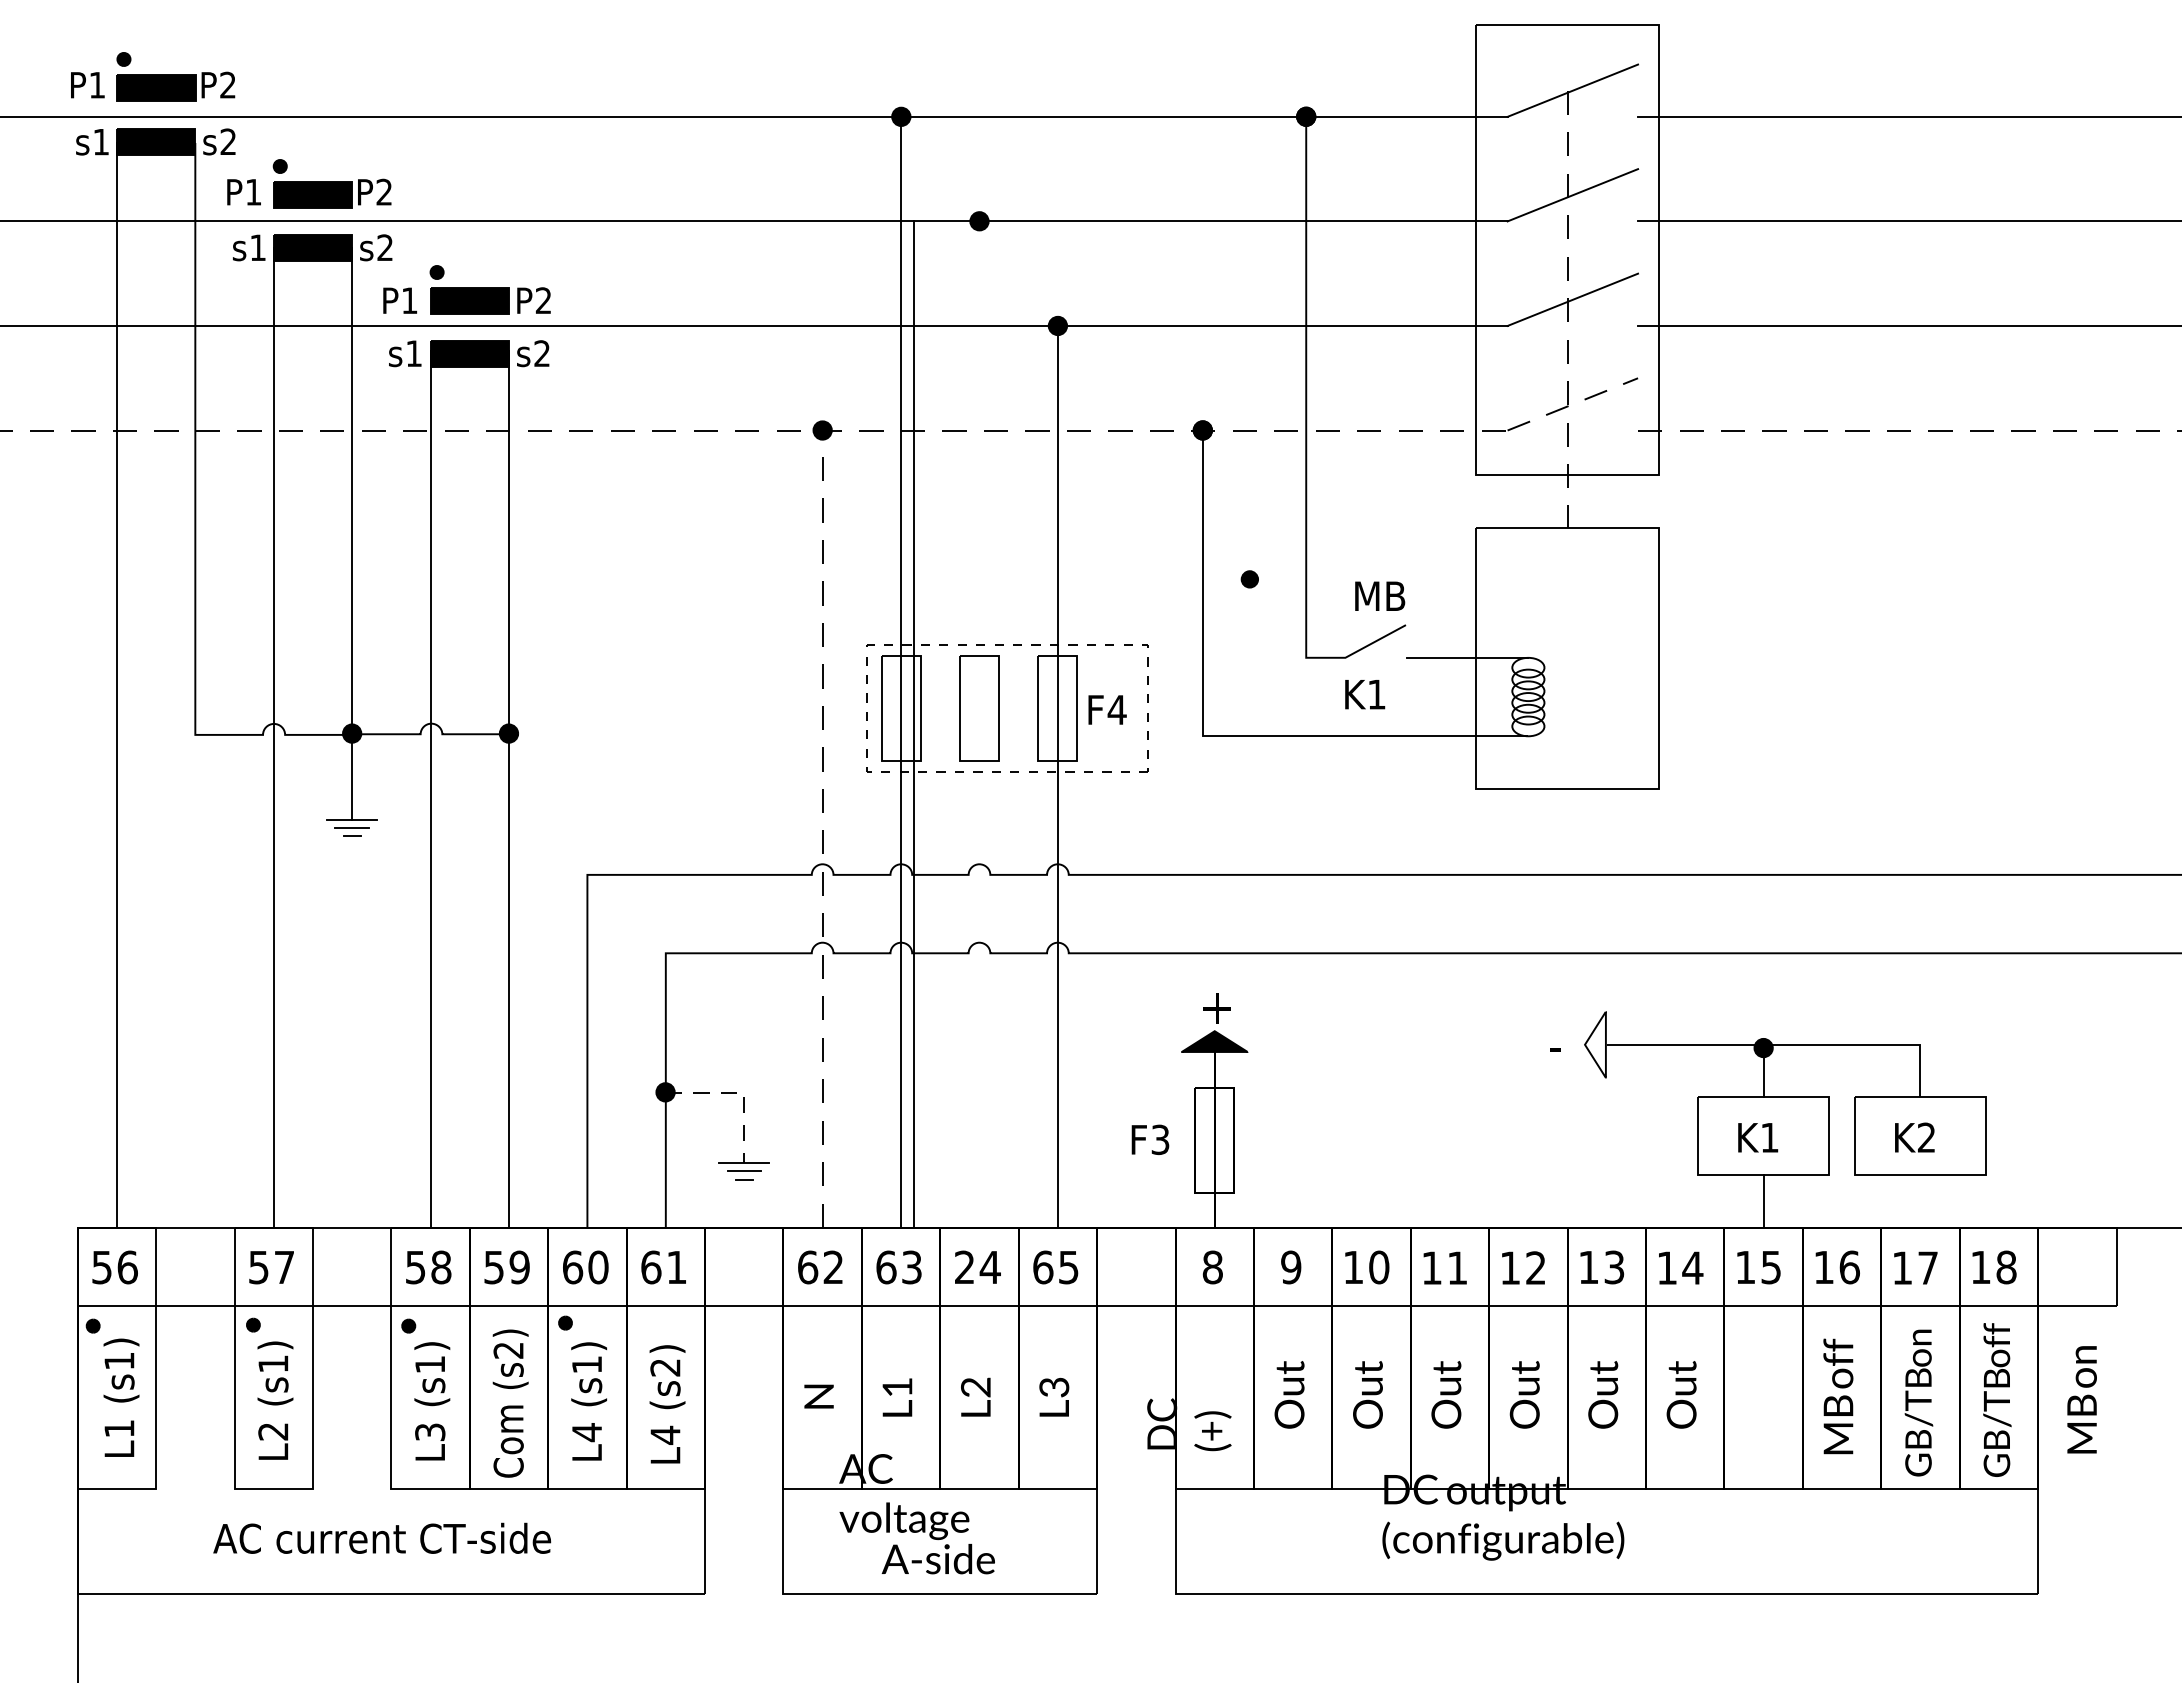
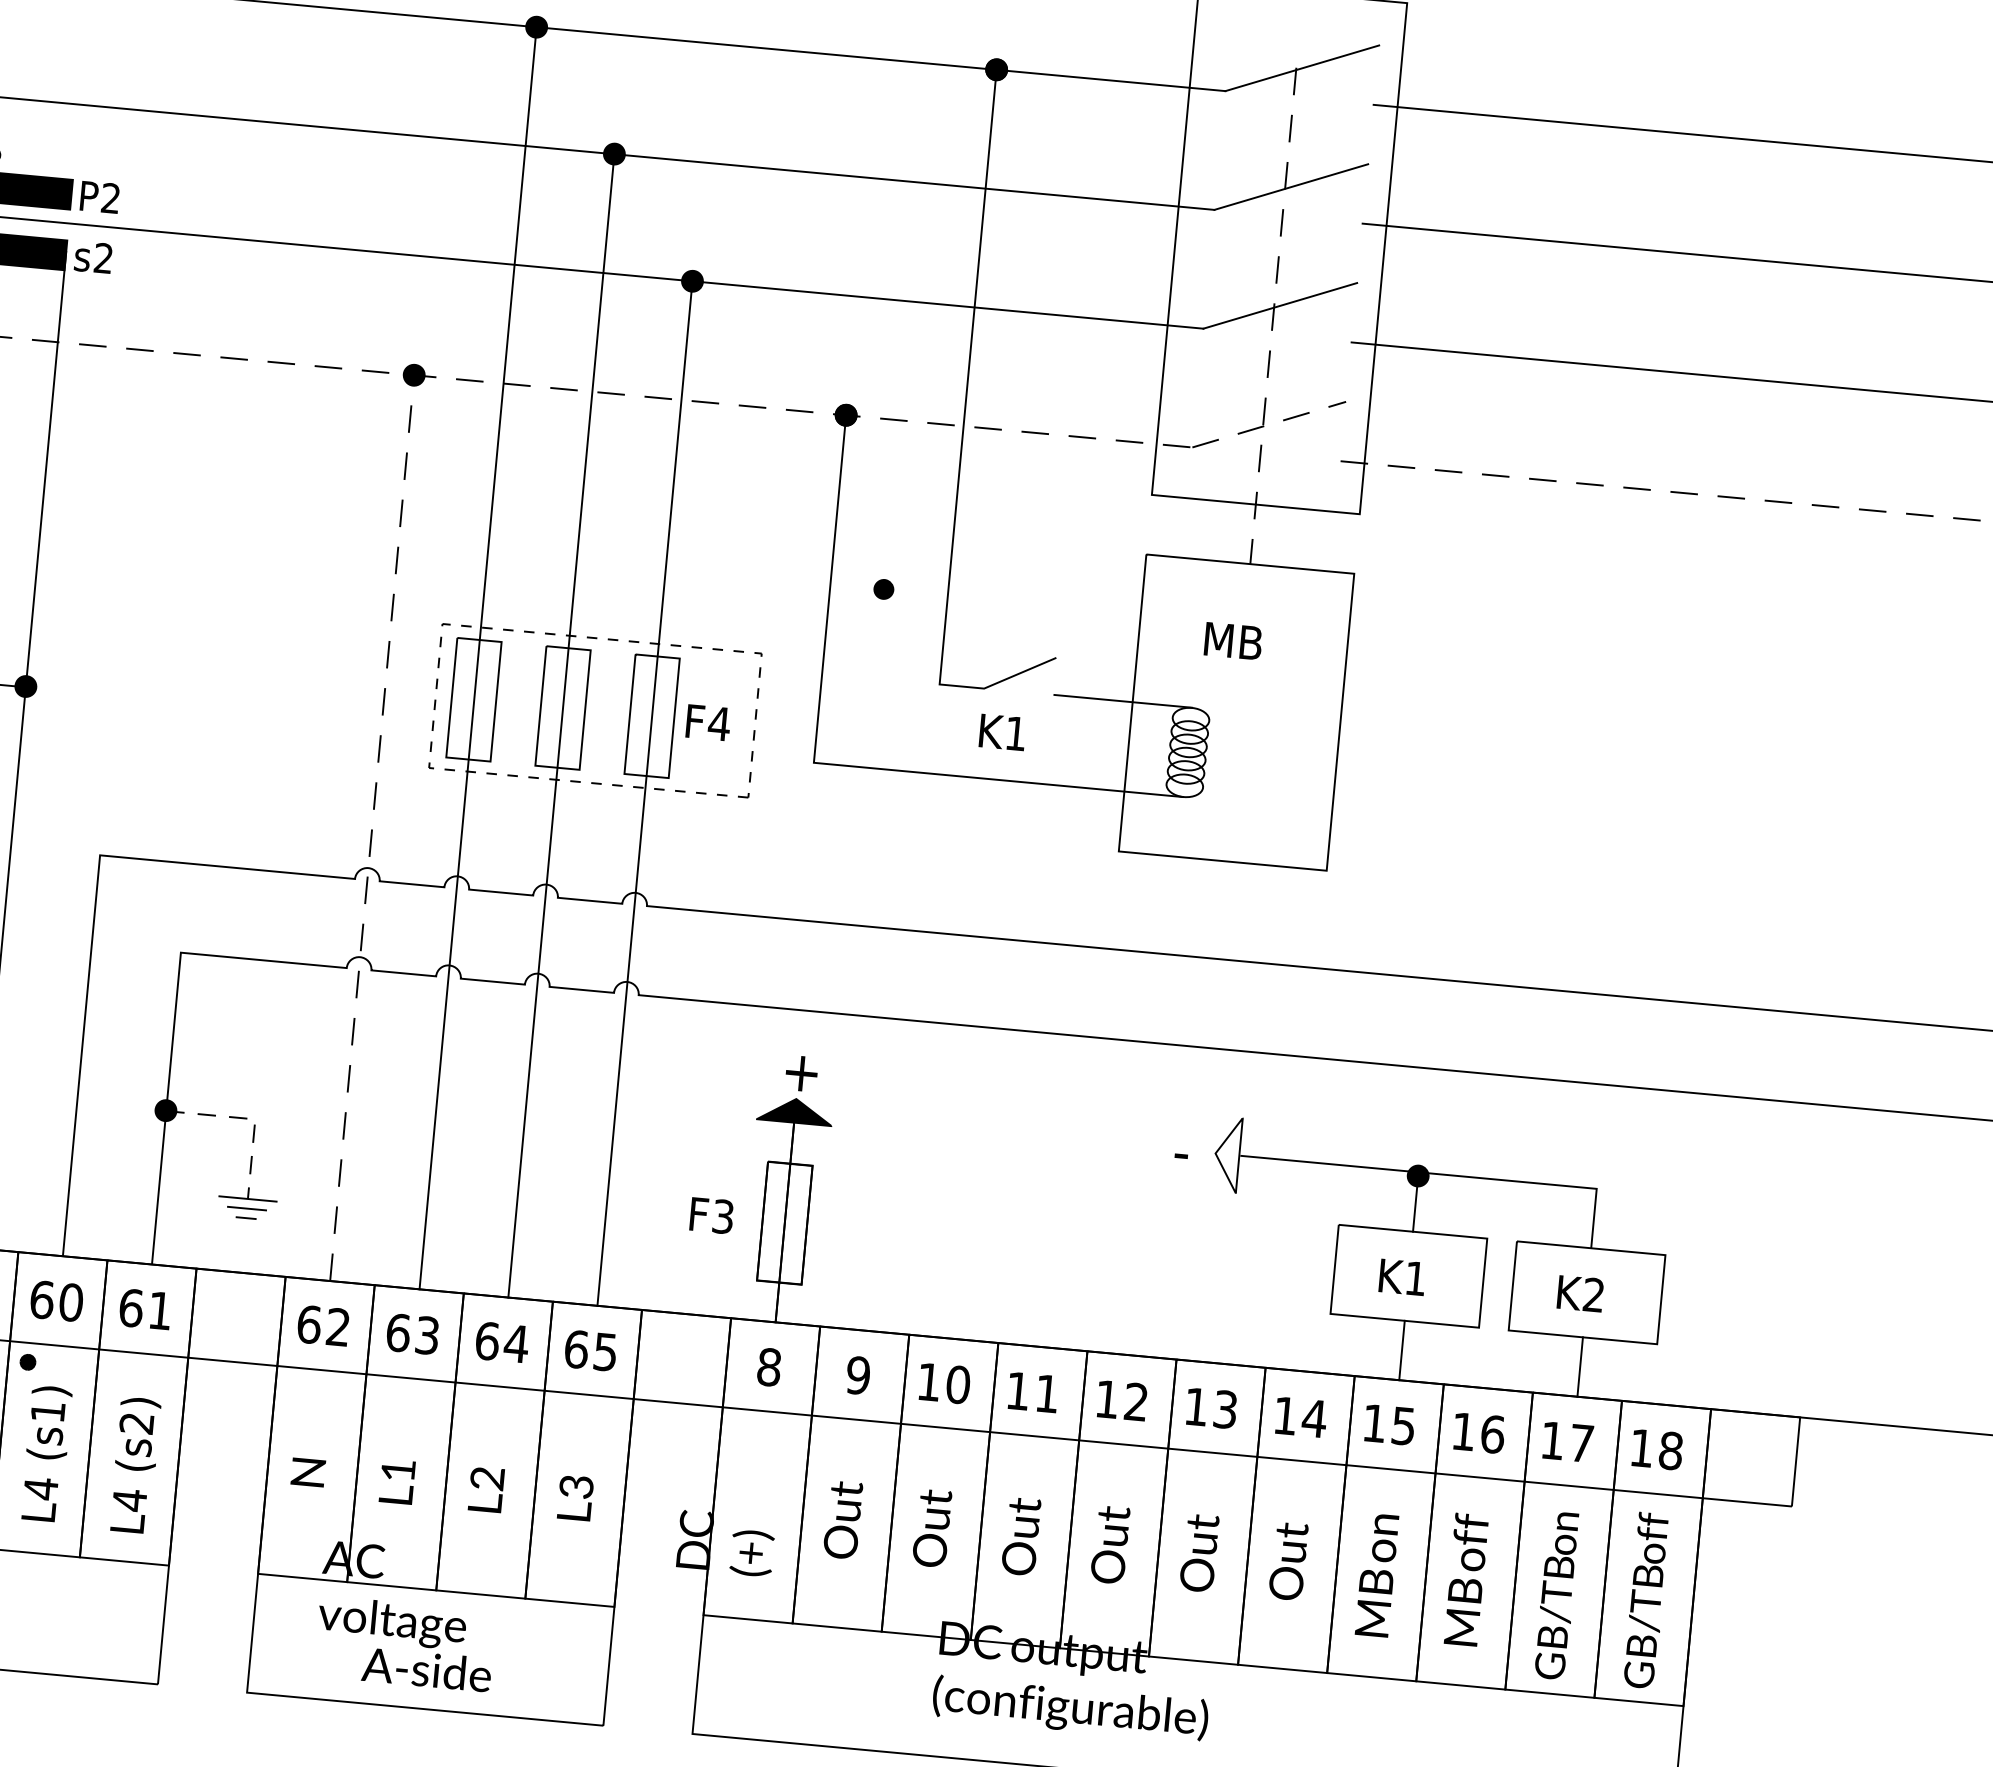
text: (1380, 595) -> (1233, 640), moved
line: (914, 724) -> (561, 725), moved
line: (1920, 1201) -> (1580, 1366), added
text: (964, 1267) -> (487, 1341), 24 -> 64
text: (2081, 1399) -> (1376, 1574), moved

